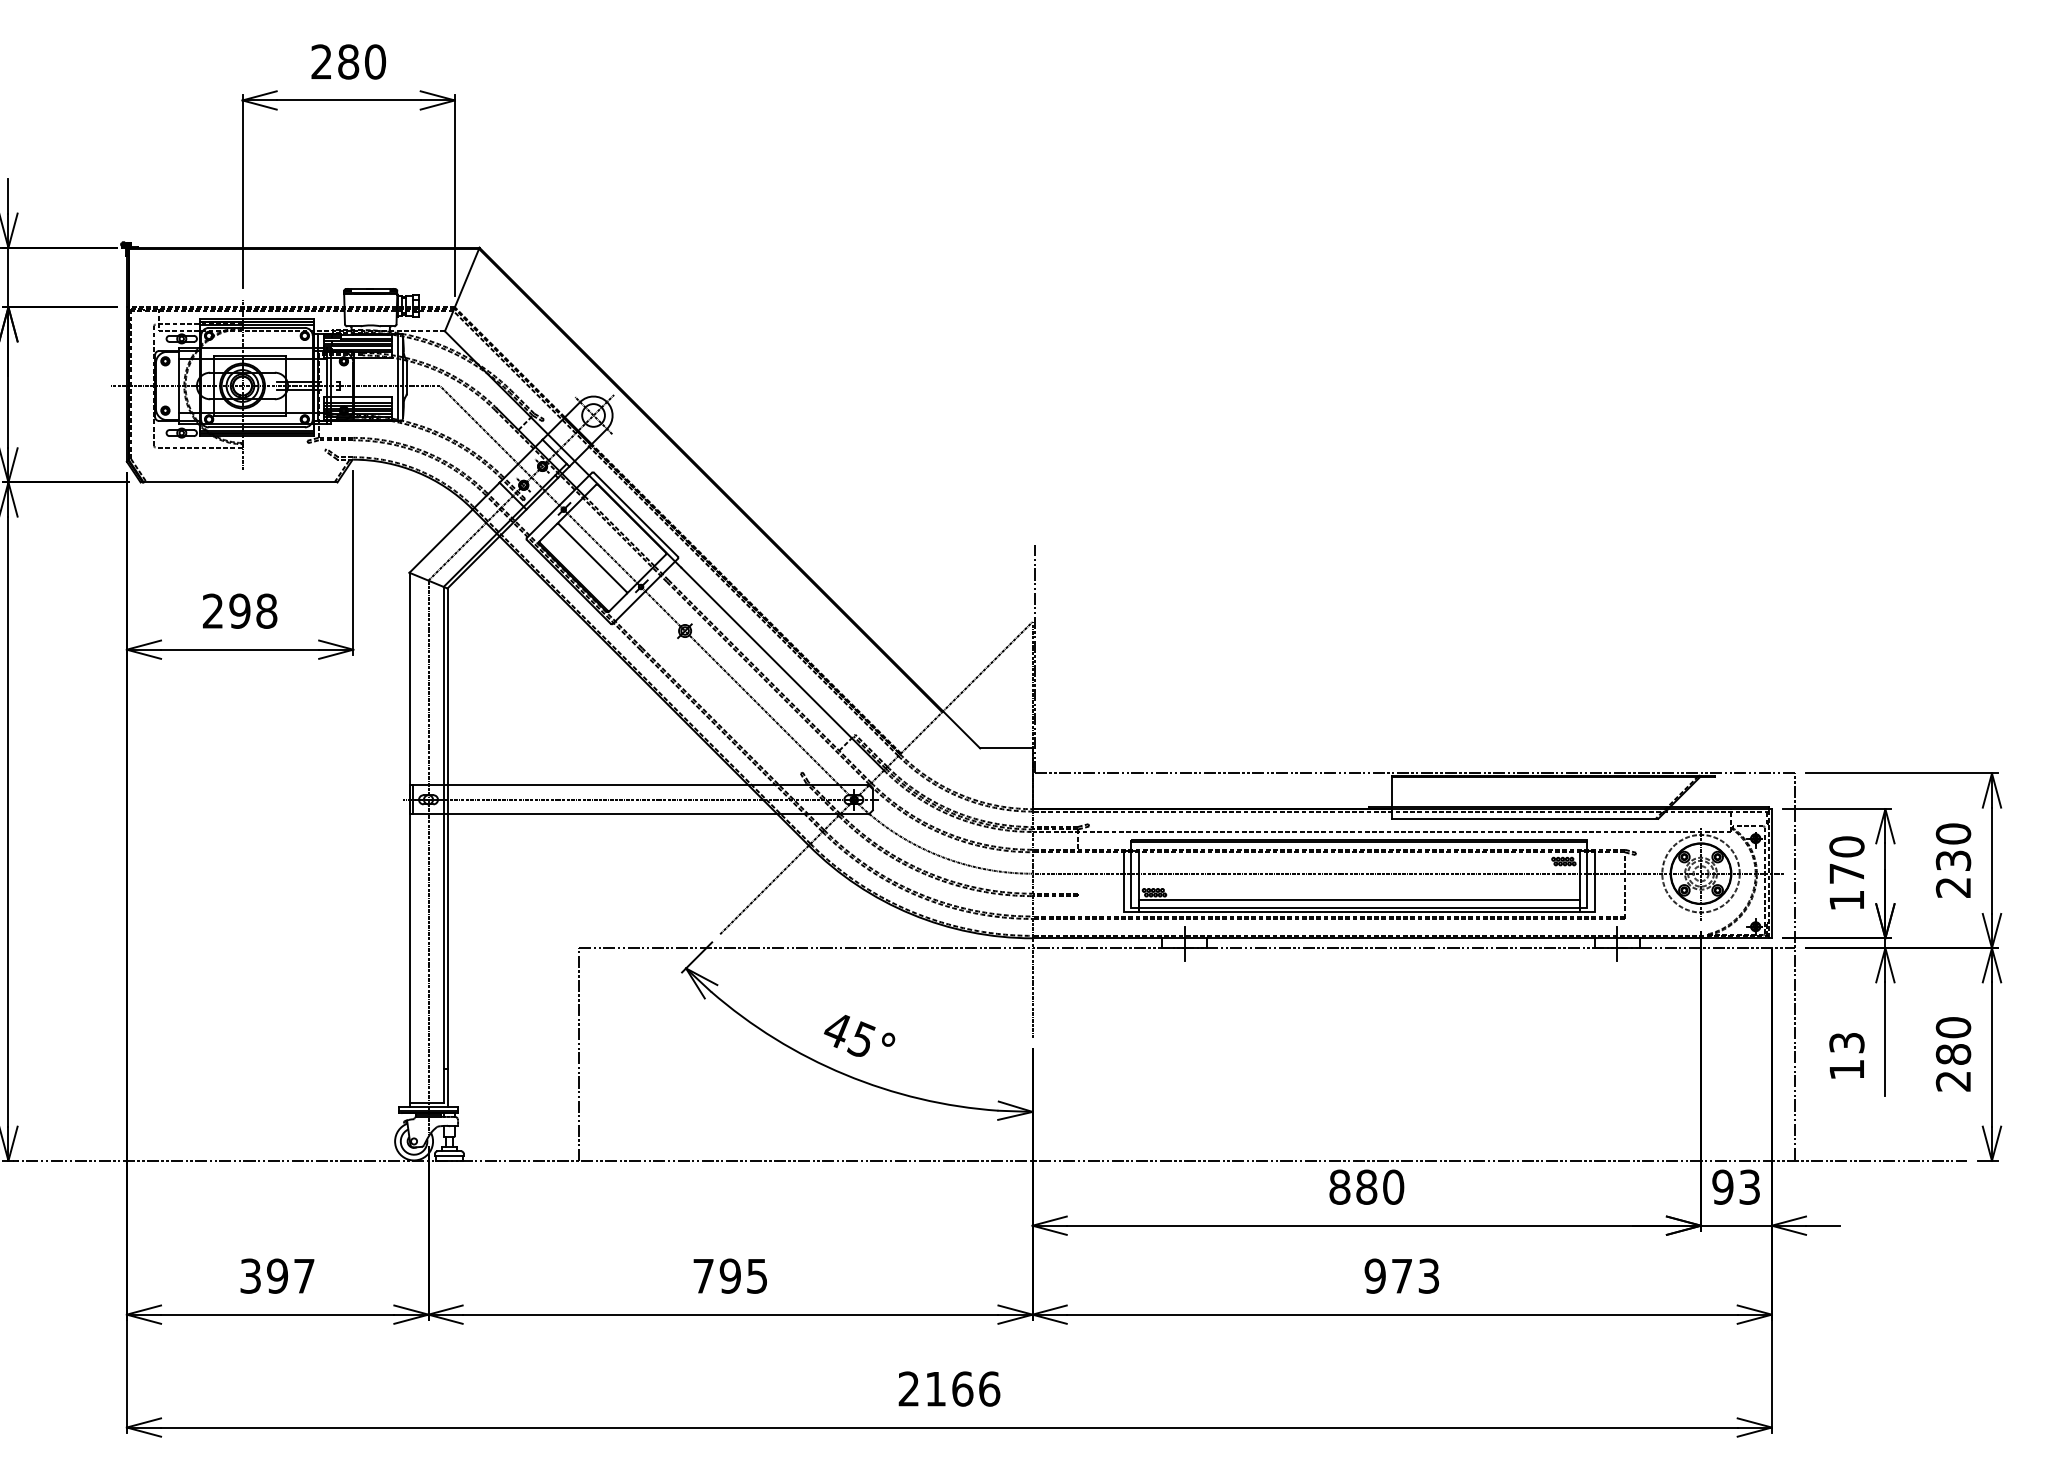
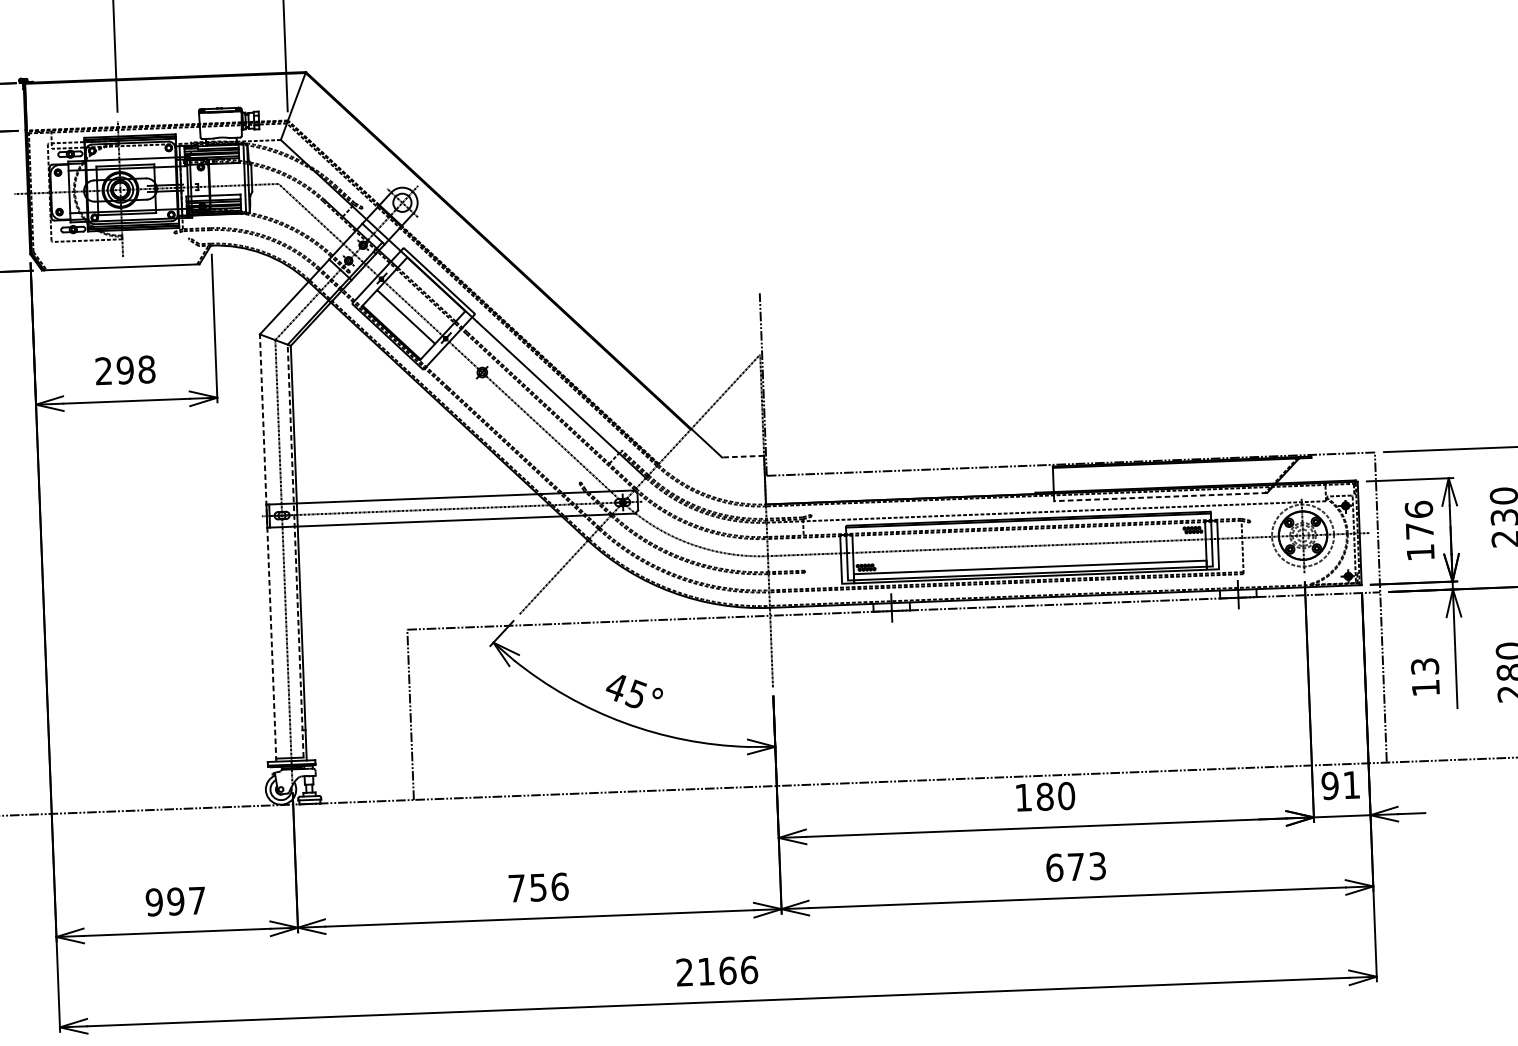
line: (1005, 748) -> (742, 456), solid -> dashed
line: (1524, 818) -> (1160, 496), solid -> dashed
line: (409, 839) -> (268, 547), solid -> dashed
line: (443, 844) -> (295, 550), solid -> dashed
text: (1846, 846) -> (1418, 509), 170 -> 176
text: (1339, 1186) -> (1023, 797), 880 -> 180
text: (1749, 1186) -> (1351, 784), 93 -> 91
text: (250, 1275) -> (154, 901), 397 -> 997
text: (743, 1275) -> (548, 886), 795 -> 756
text: (1375, 1275) -> (1054, 867), 973 -> 673

